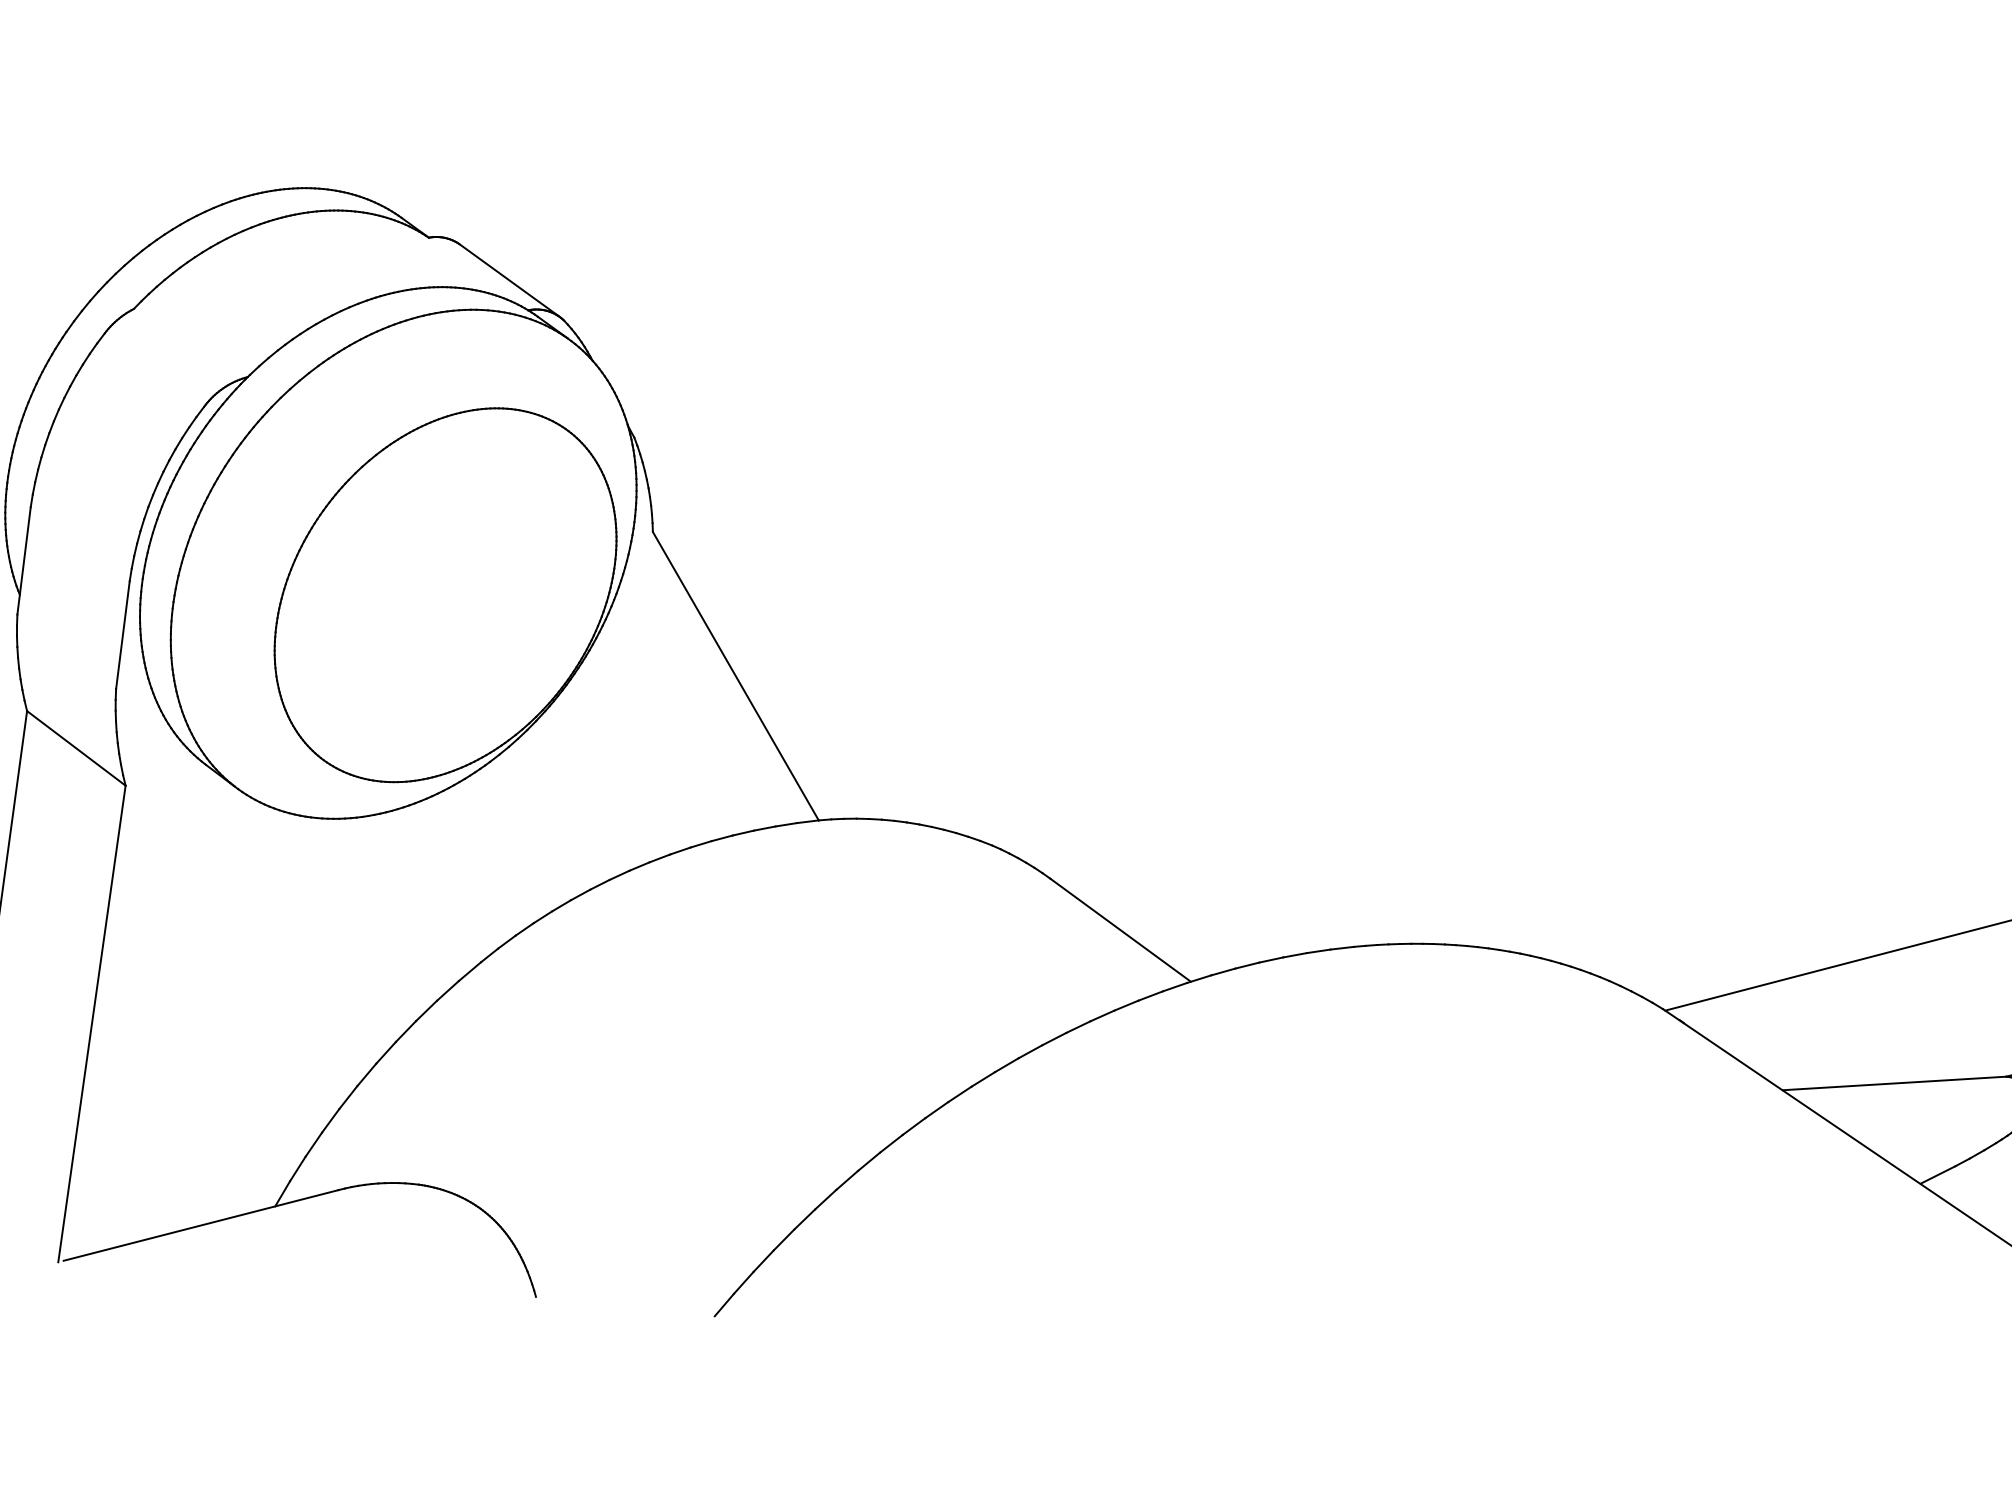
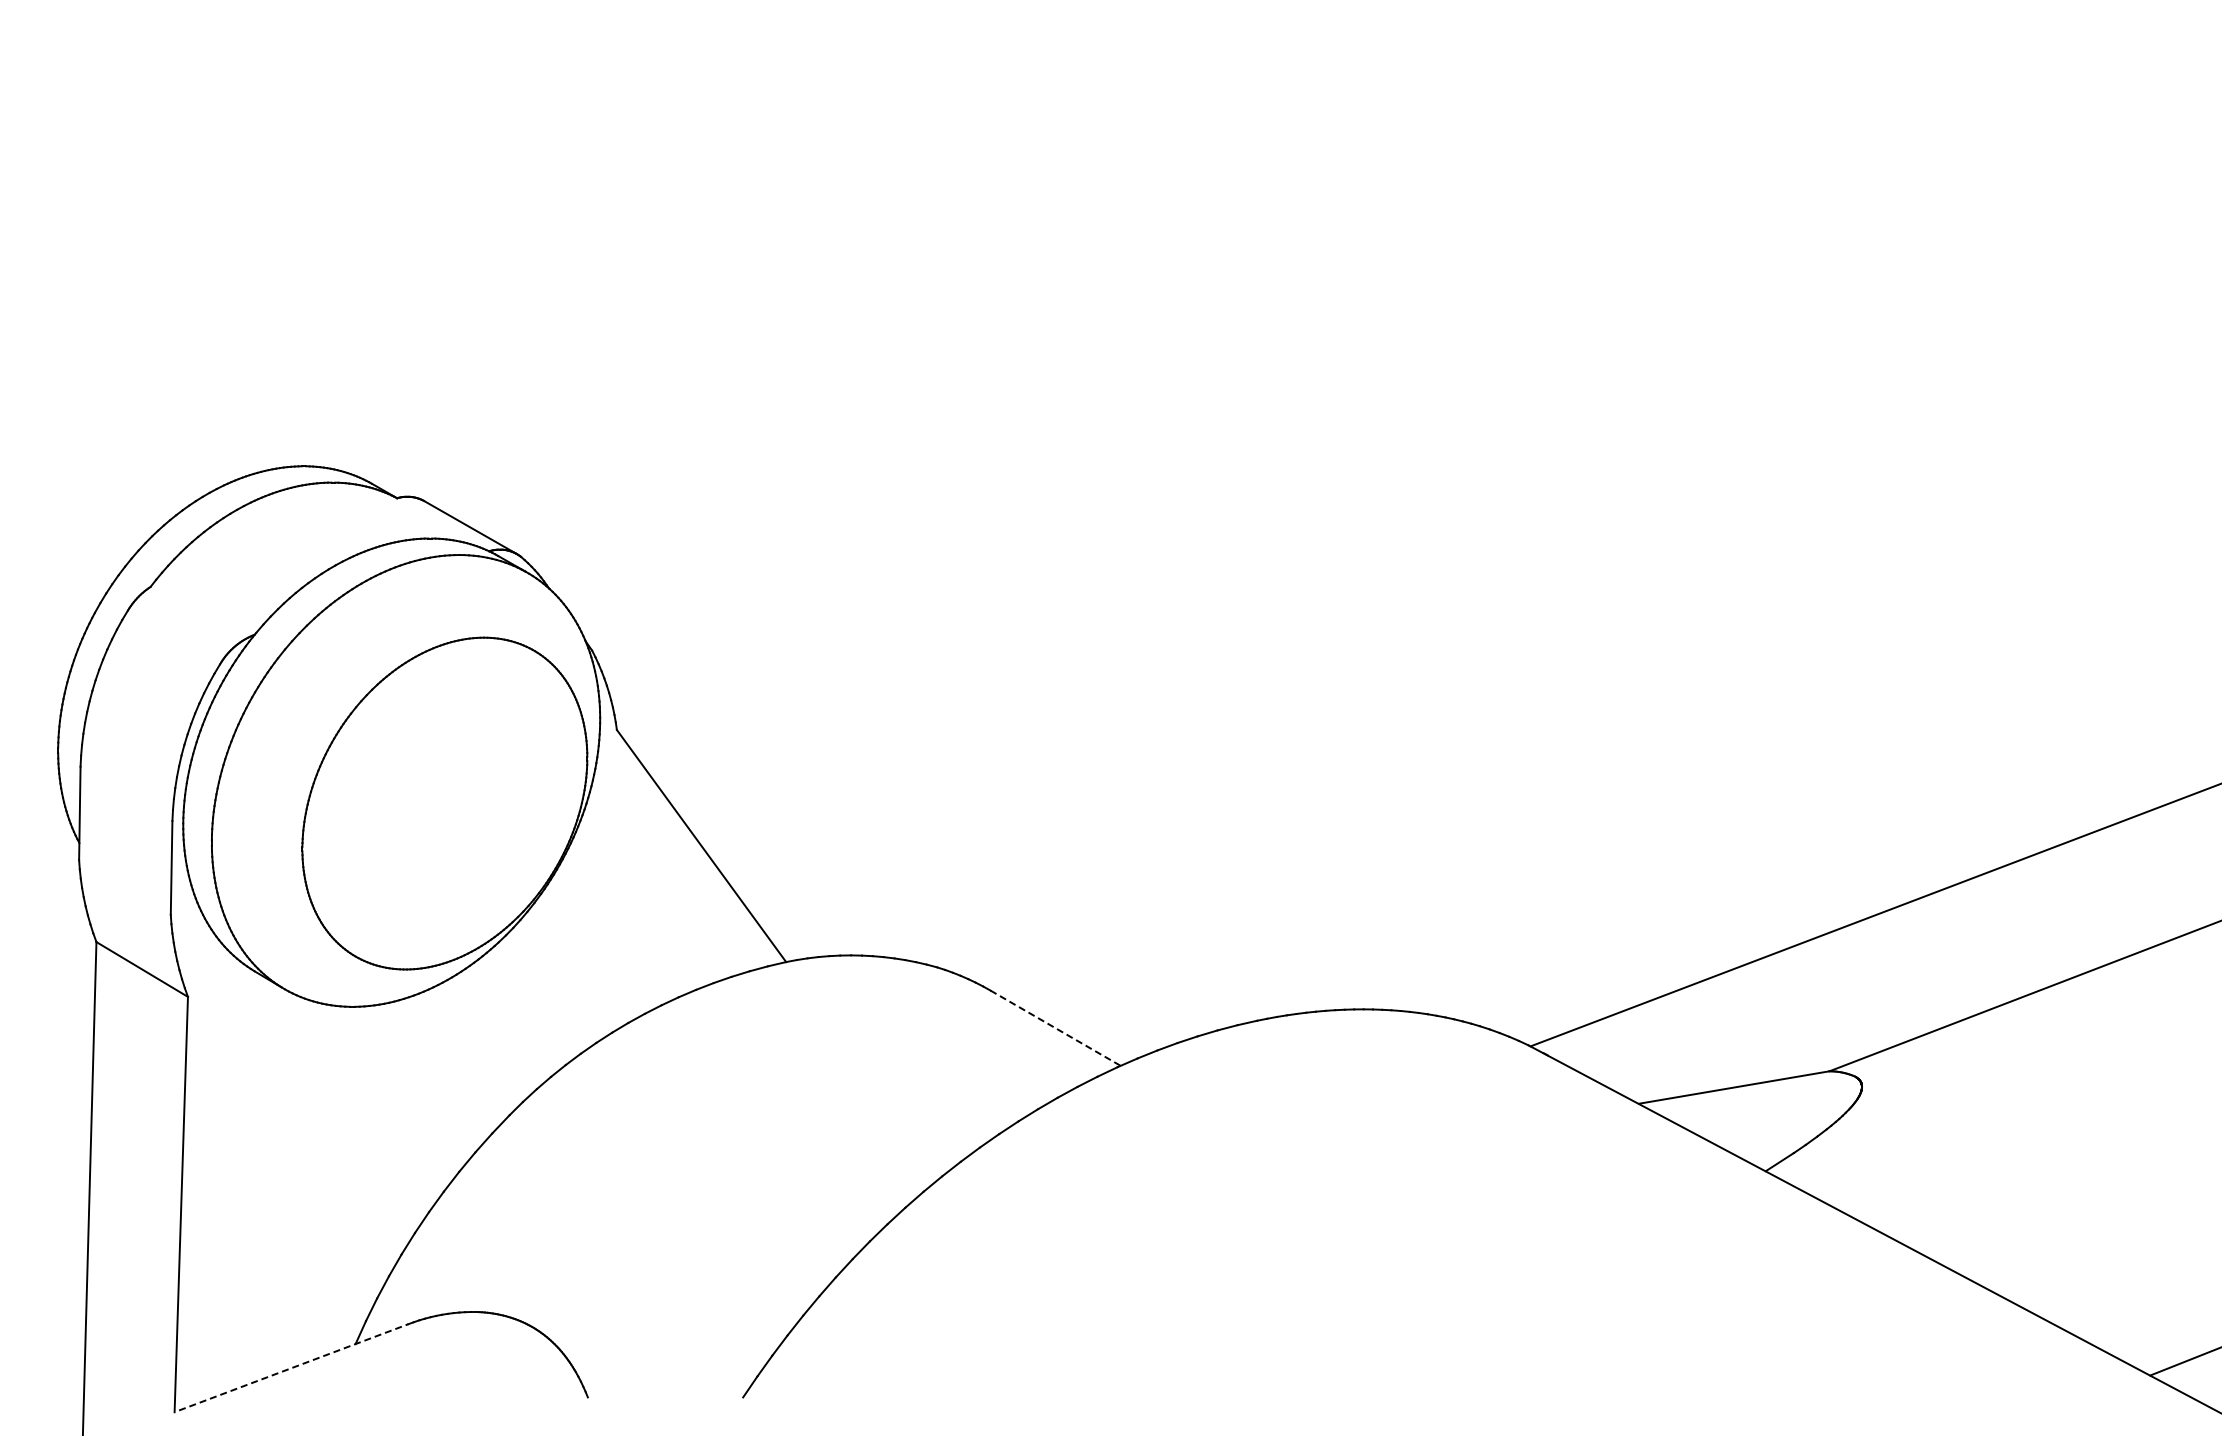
line: (1120, 930) -> (1055, 1028), solid -> dashed
line: (201, 1225) -> (294, 1367), solid -> dashed

